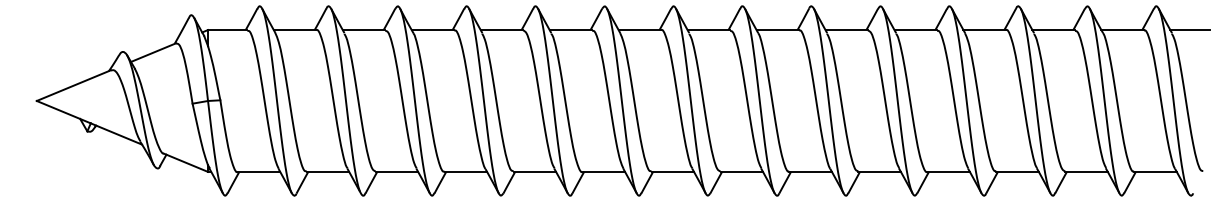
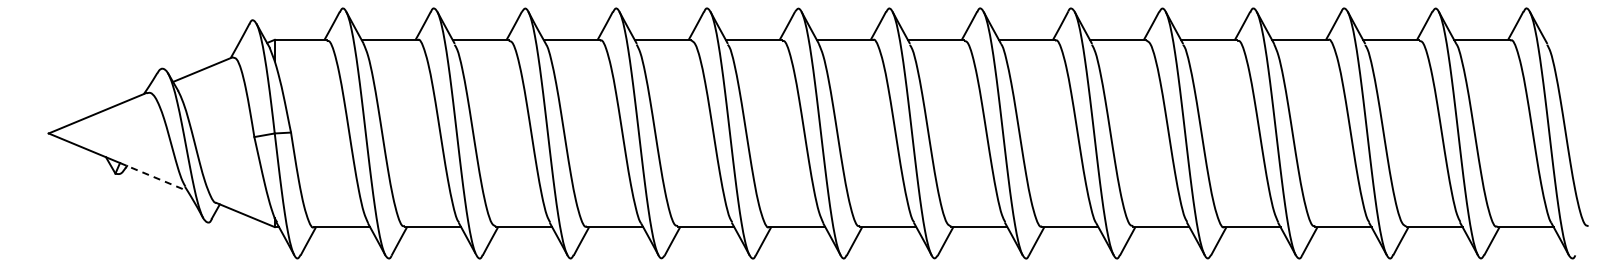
line: (1190, 29) -> (1571, 39), removed
line: (116, 134) -> (153, 177), solid -> dashed

